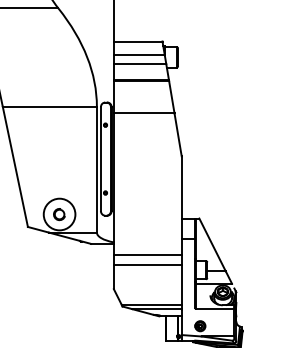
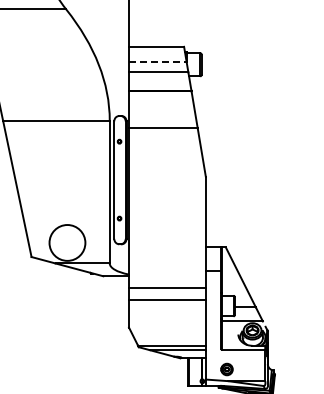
line: (139, 55) -> (157, 62), solid -> dashed
part: (59, 214) -> (67, 242), removed

